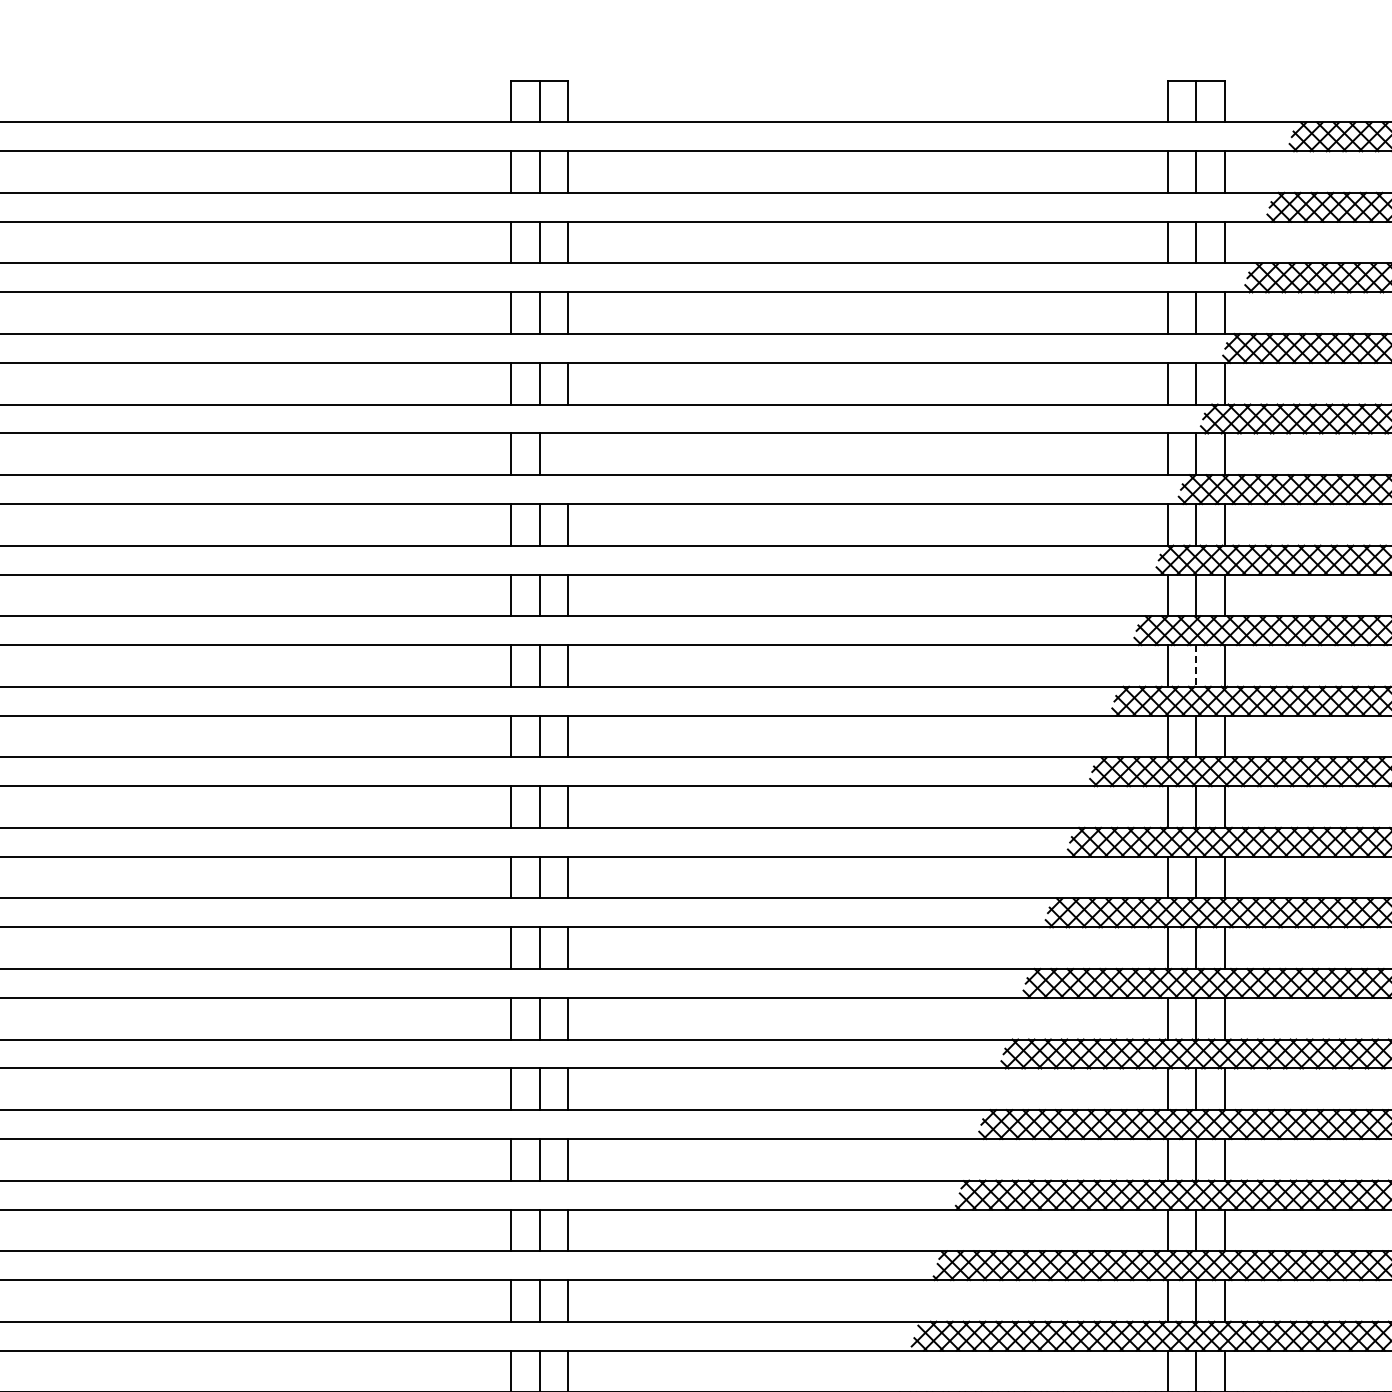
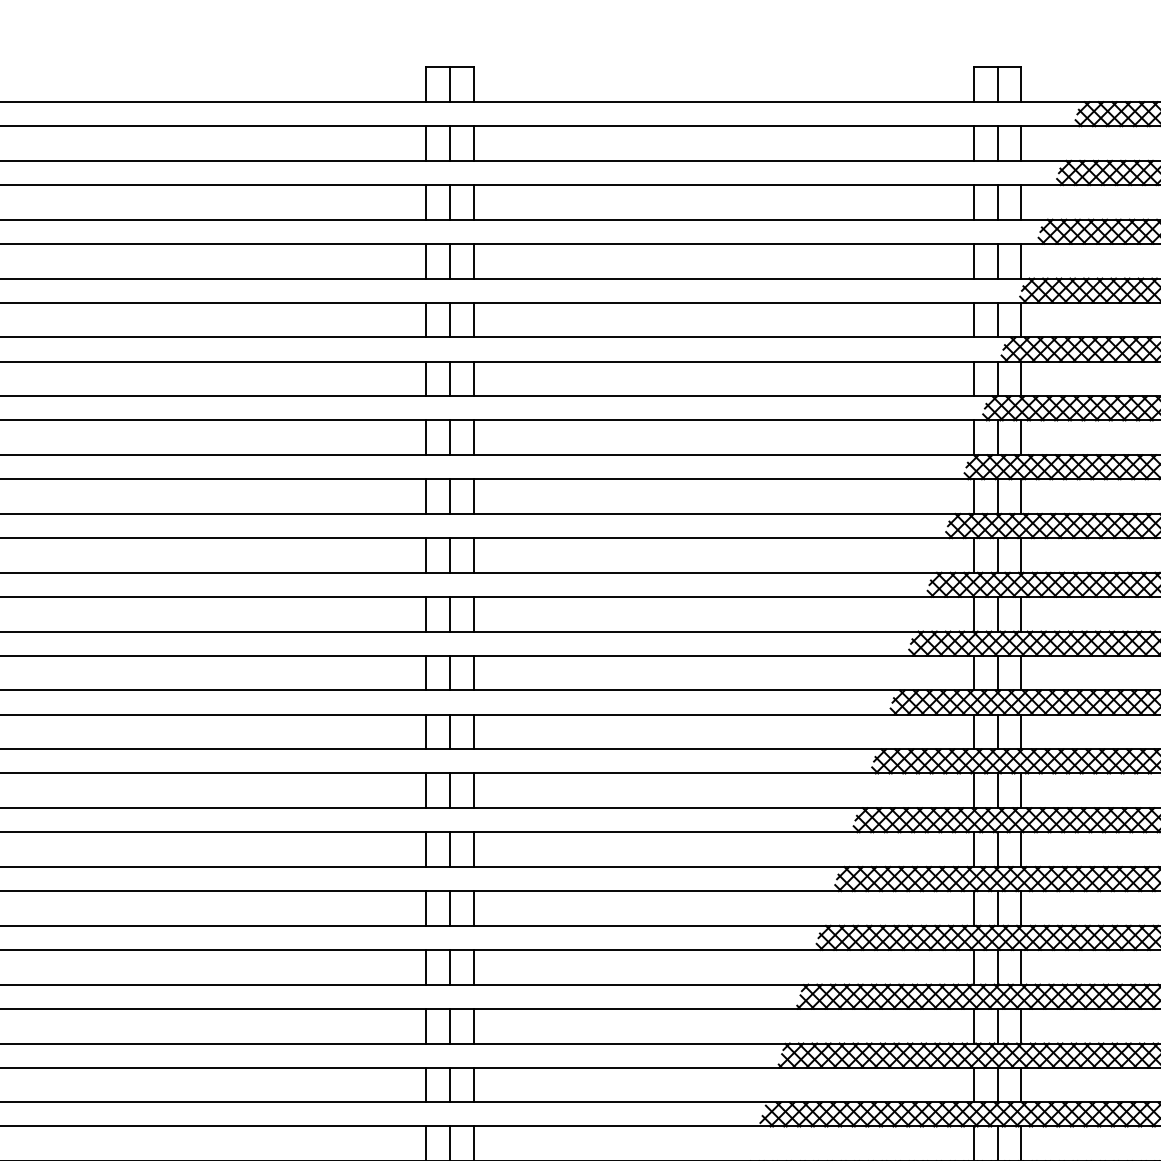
line: (568, 454) -> (474, 379), added
line: (1196, 665) -> (997, 555), dashed -> solid

